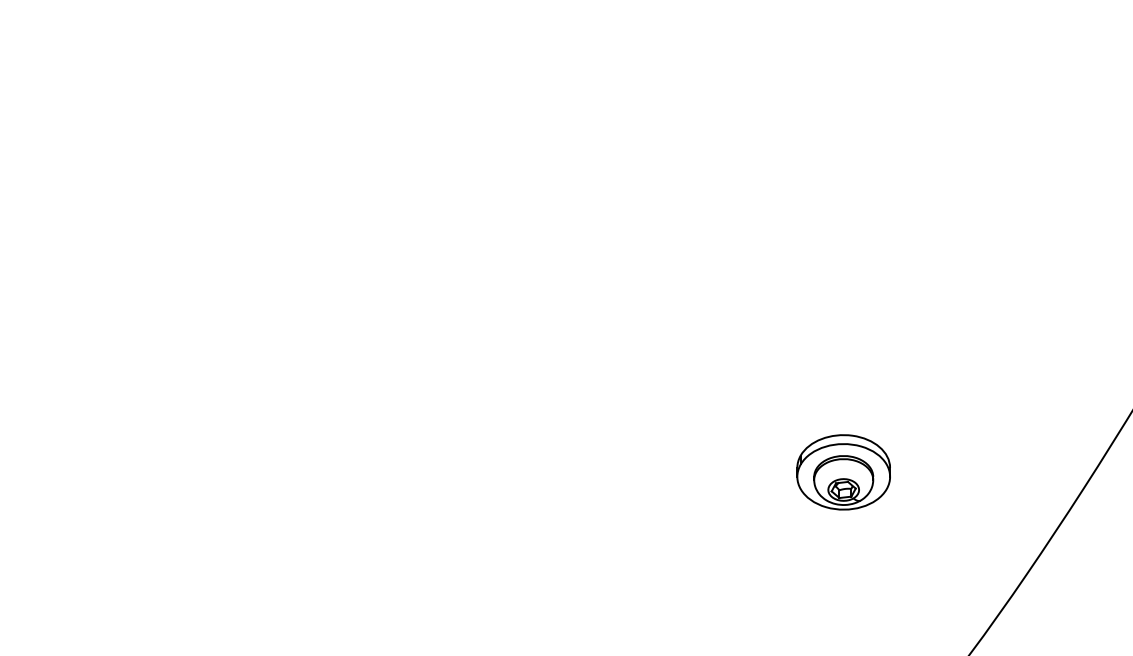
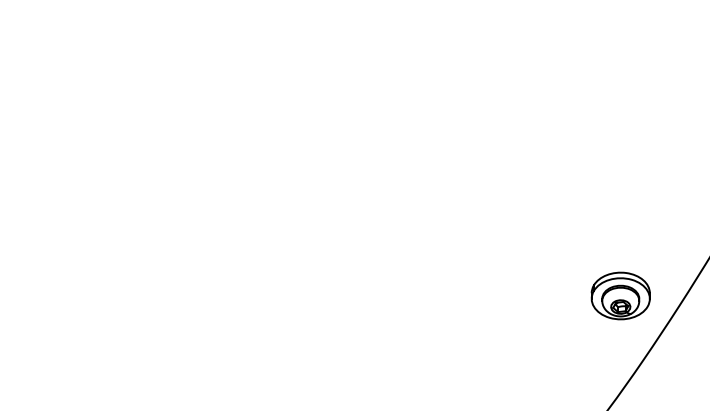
part: (843, 471) -> (620, 295), moved

